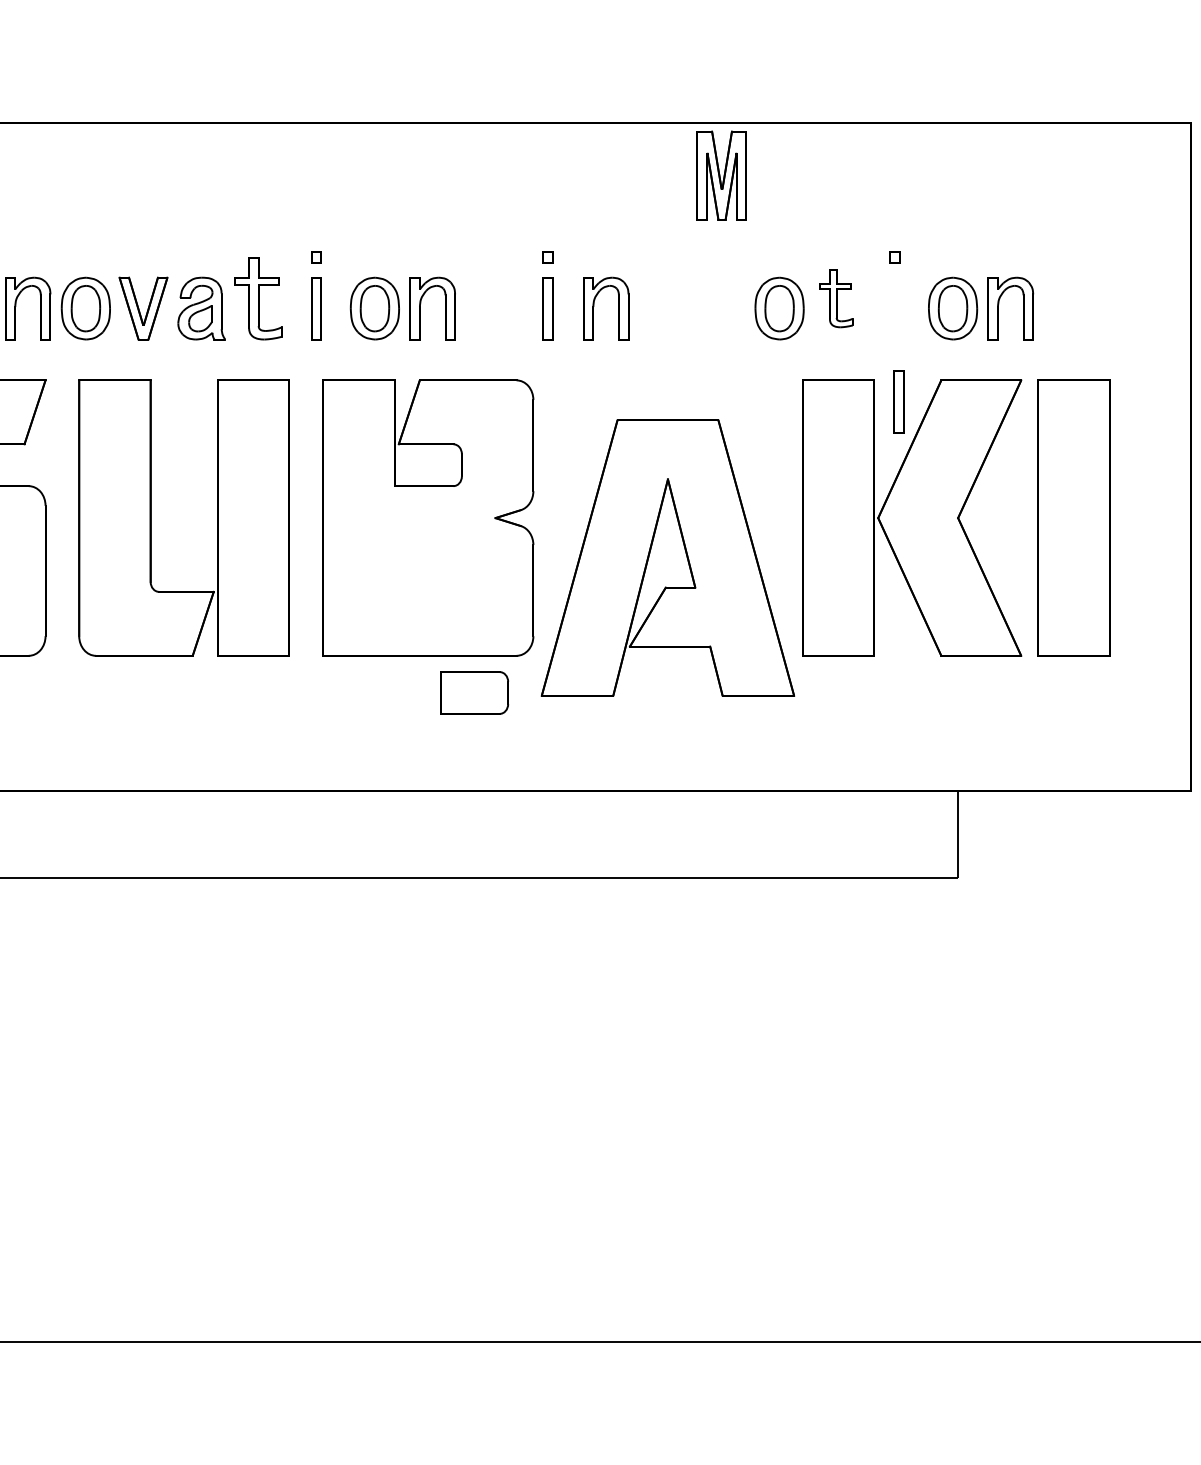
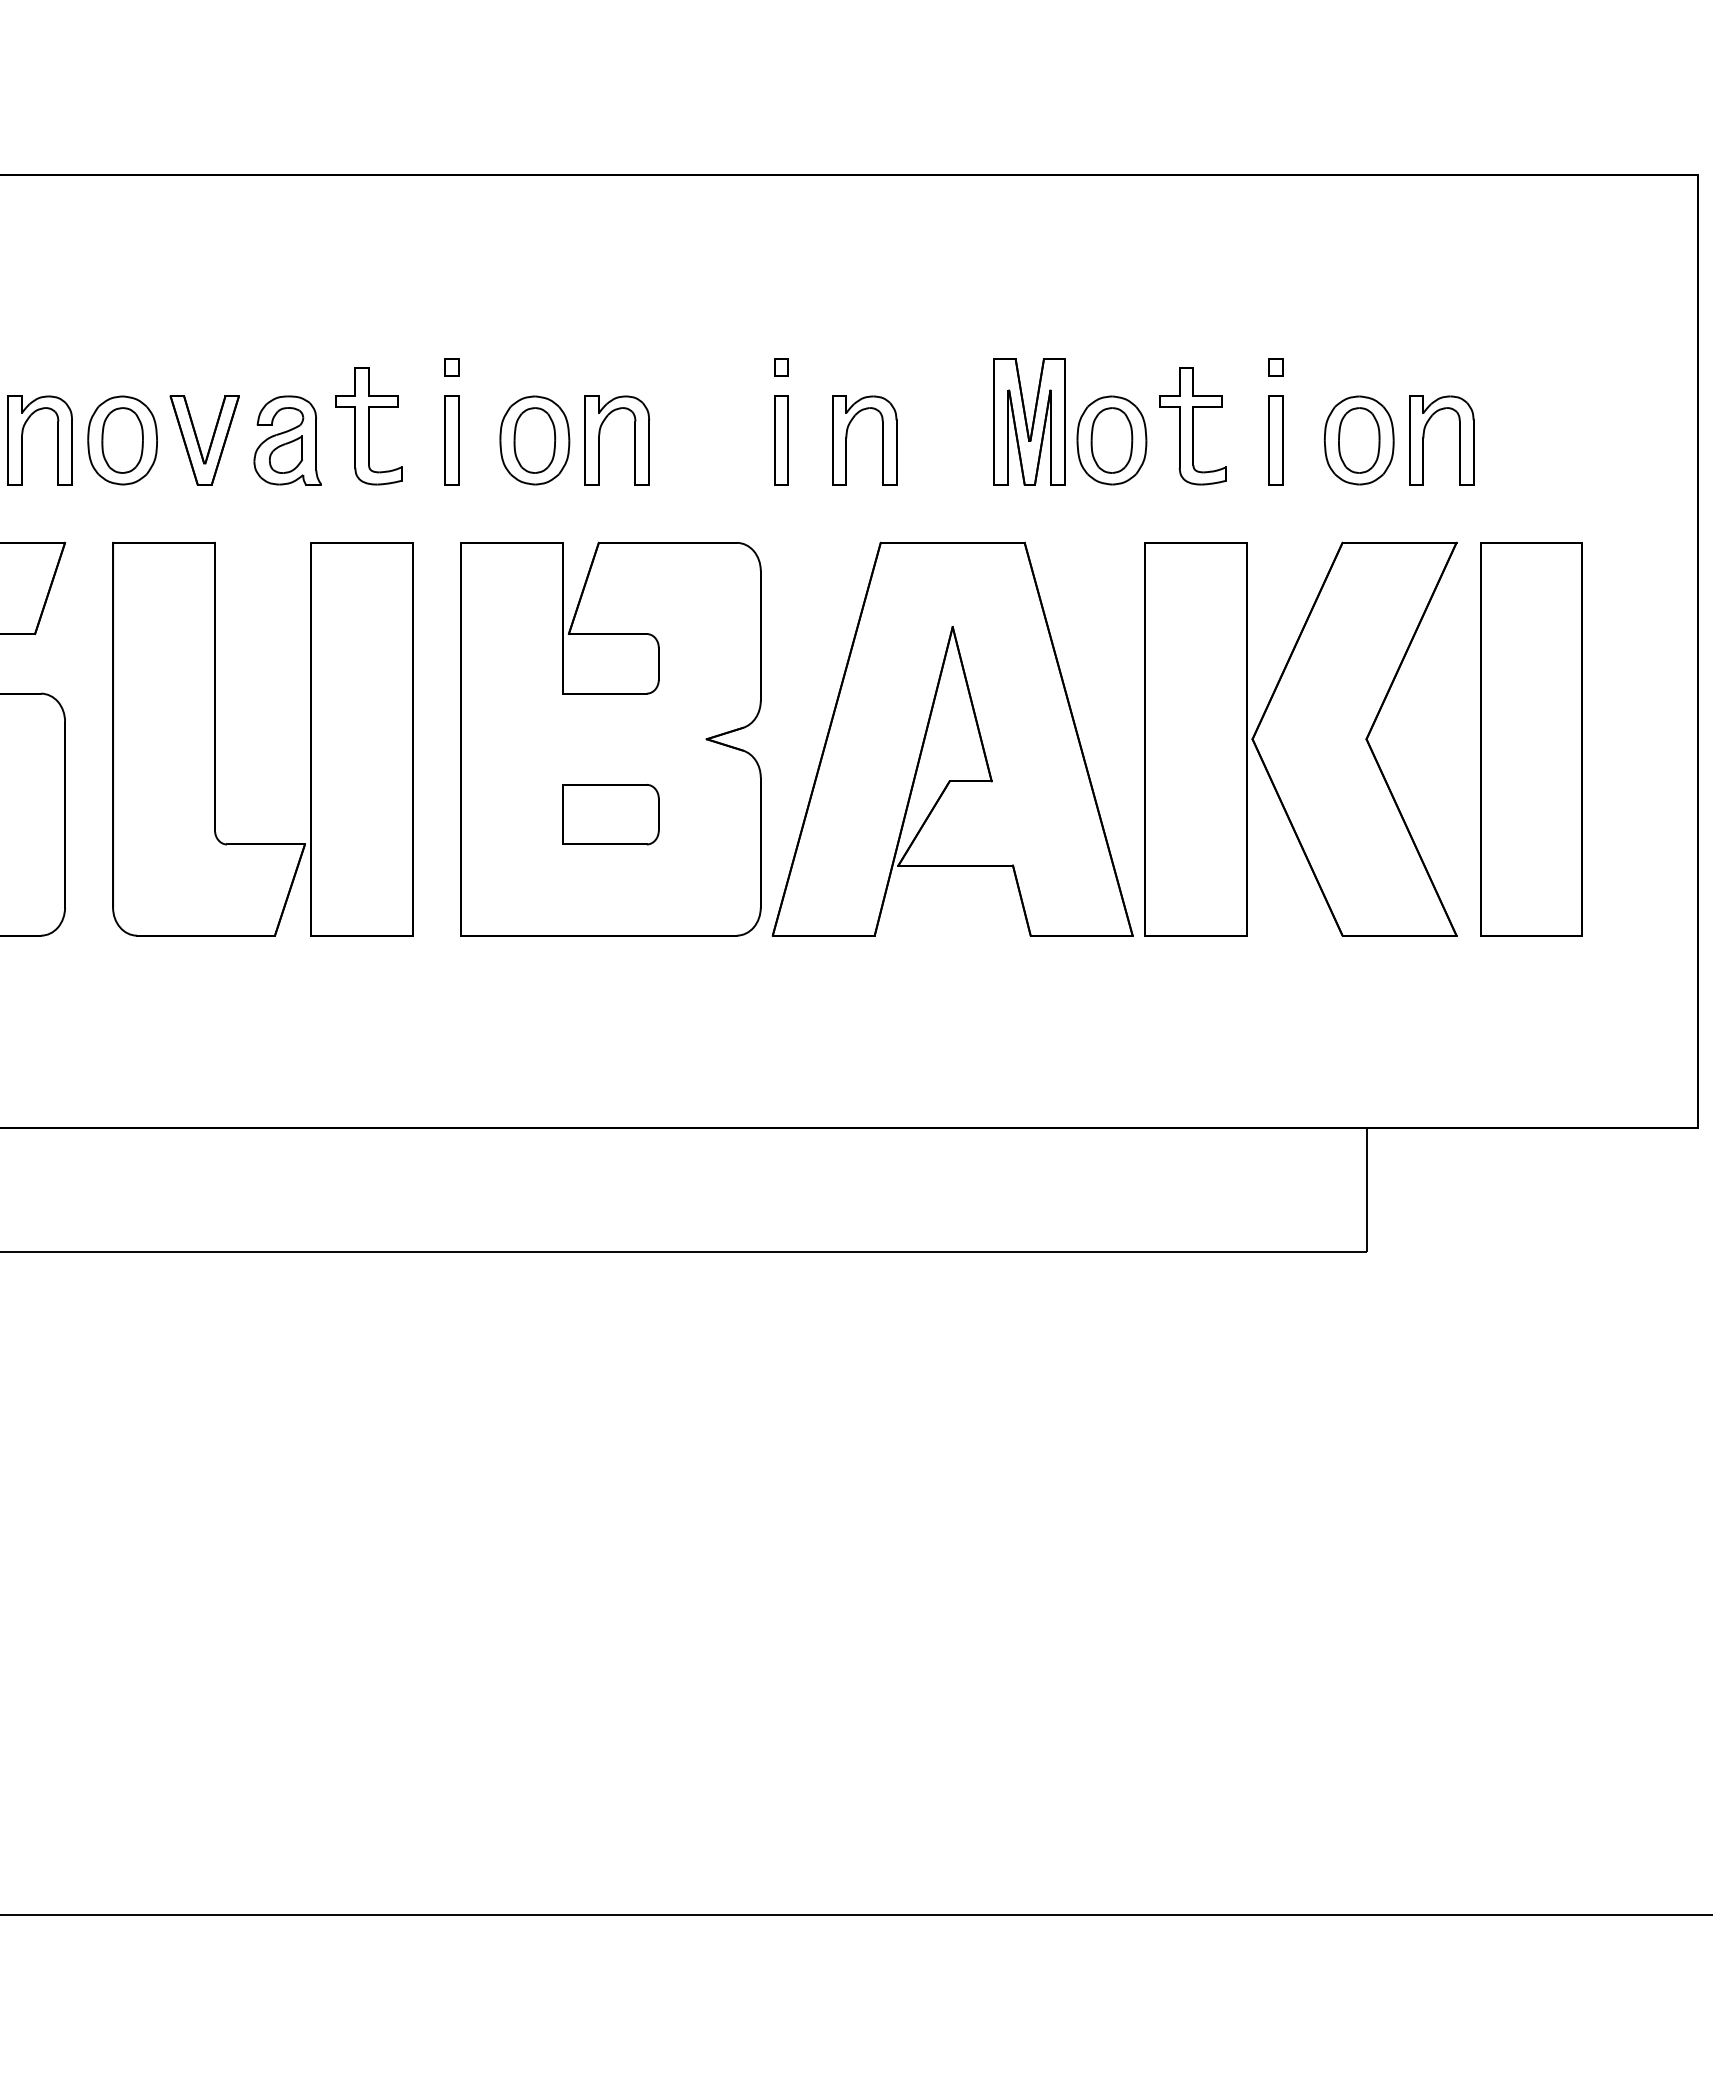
part: (721, 175) -> (1029, 421), moved
part: (836, 298) -> (1192, 426), size x1.43
part: (898, 401) -> (1275, 440), moved
part: (650, 553) -> (927, 732), moved
part: (474, 692) -> (610, 814), moved

